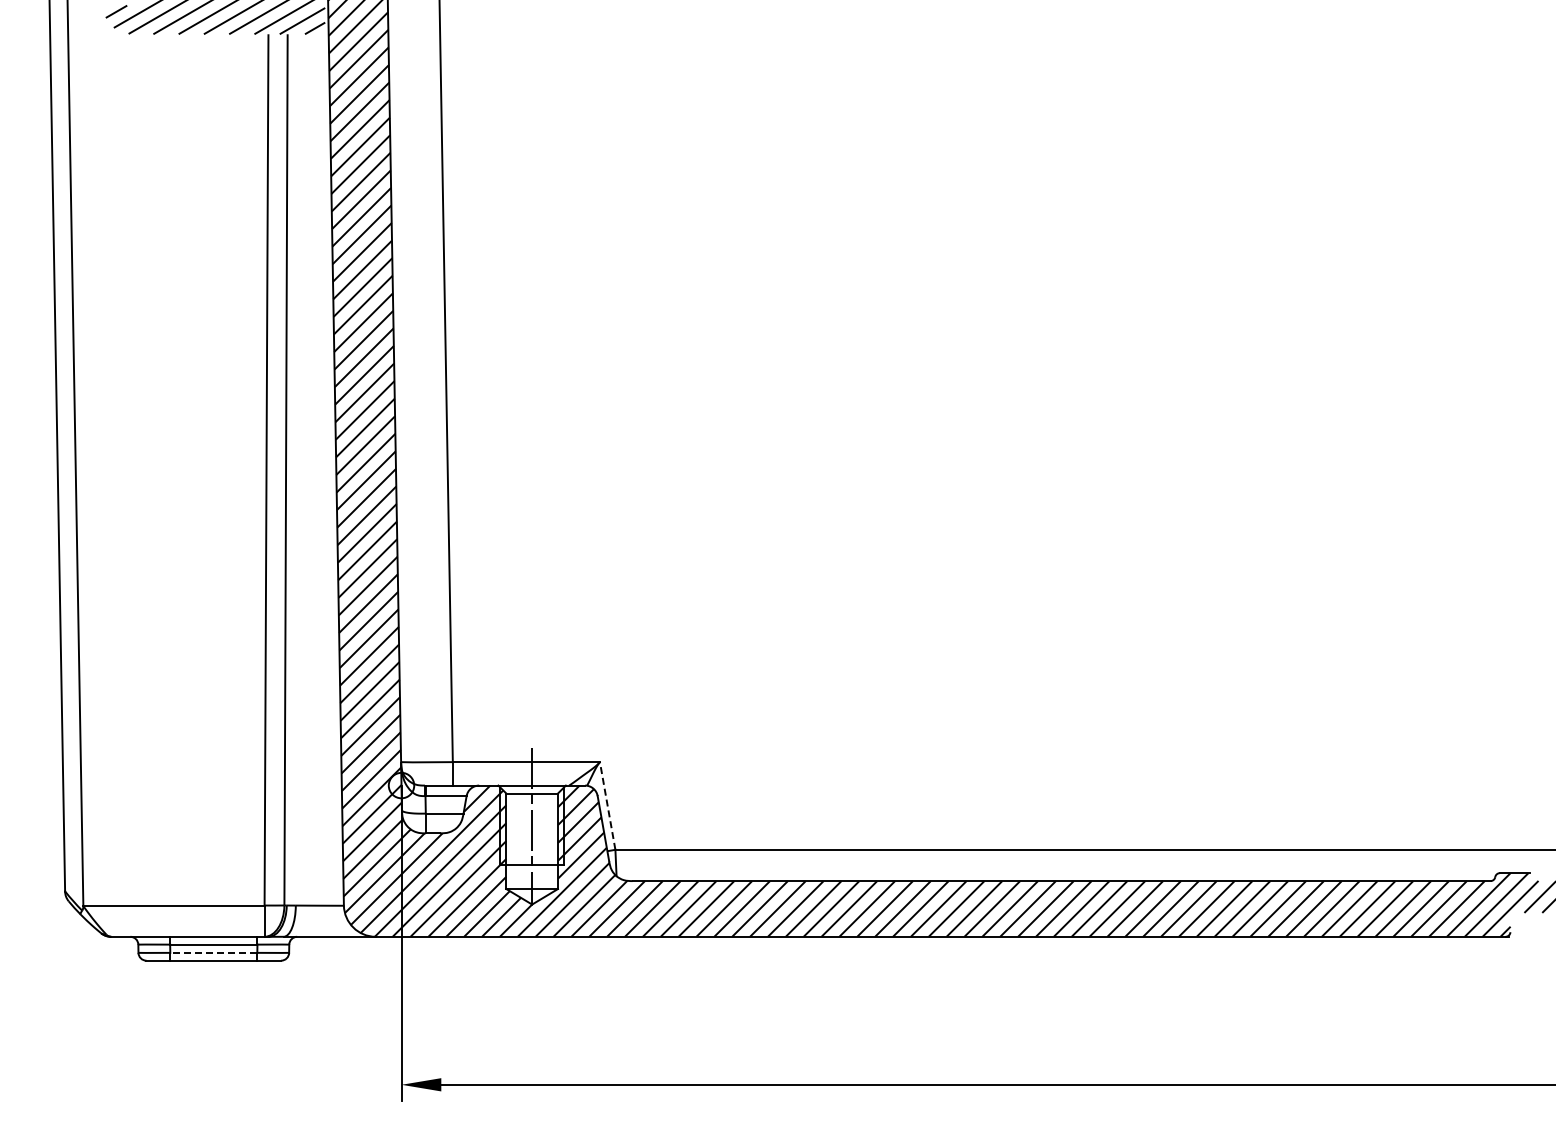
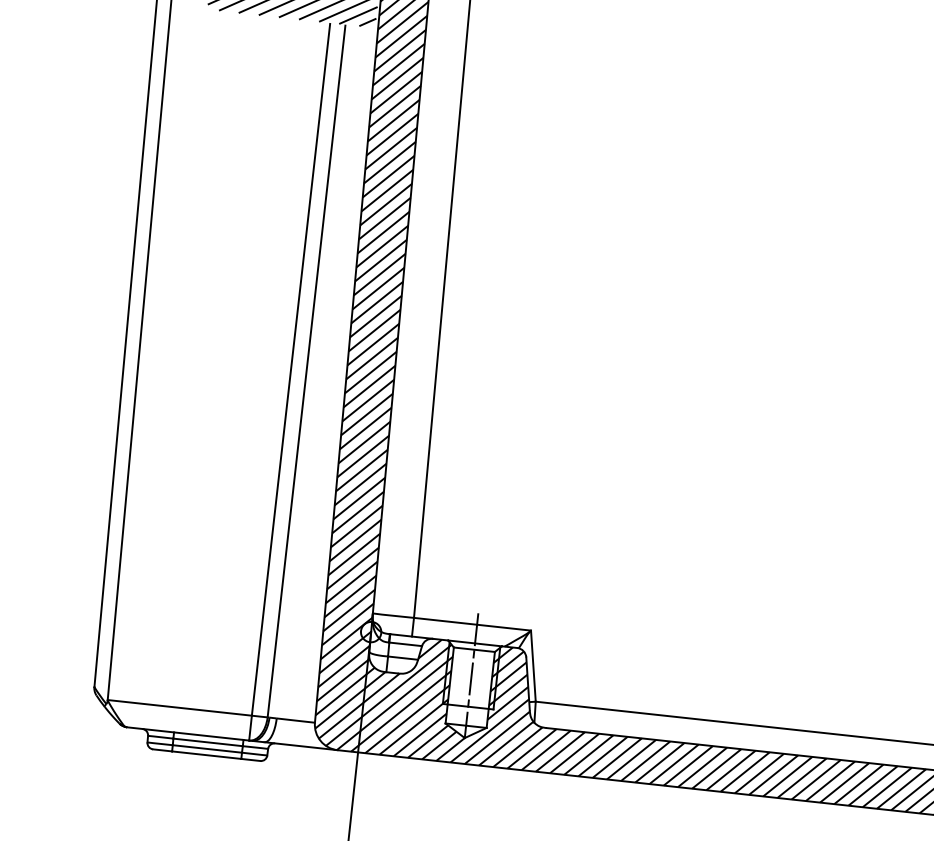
line: (607, 805) -> (533, 665), dashed -> solid
line: (213, 952) -> (207, 748), dashed -> solid

